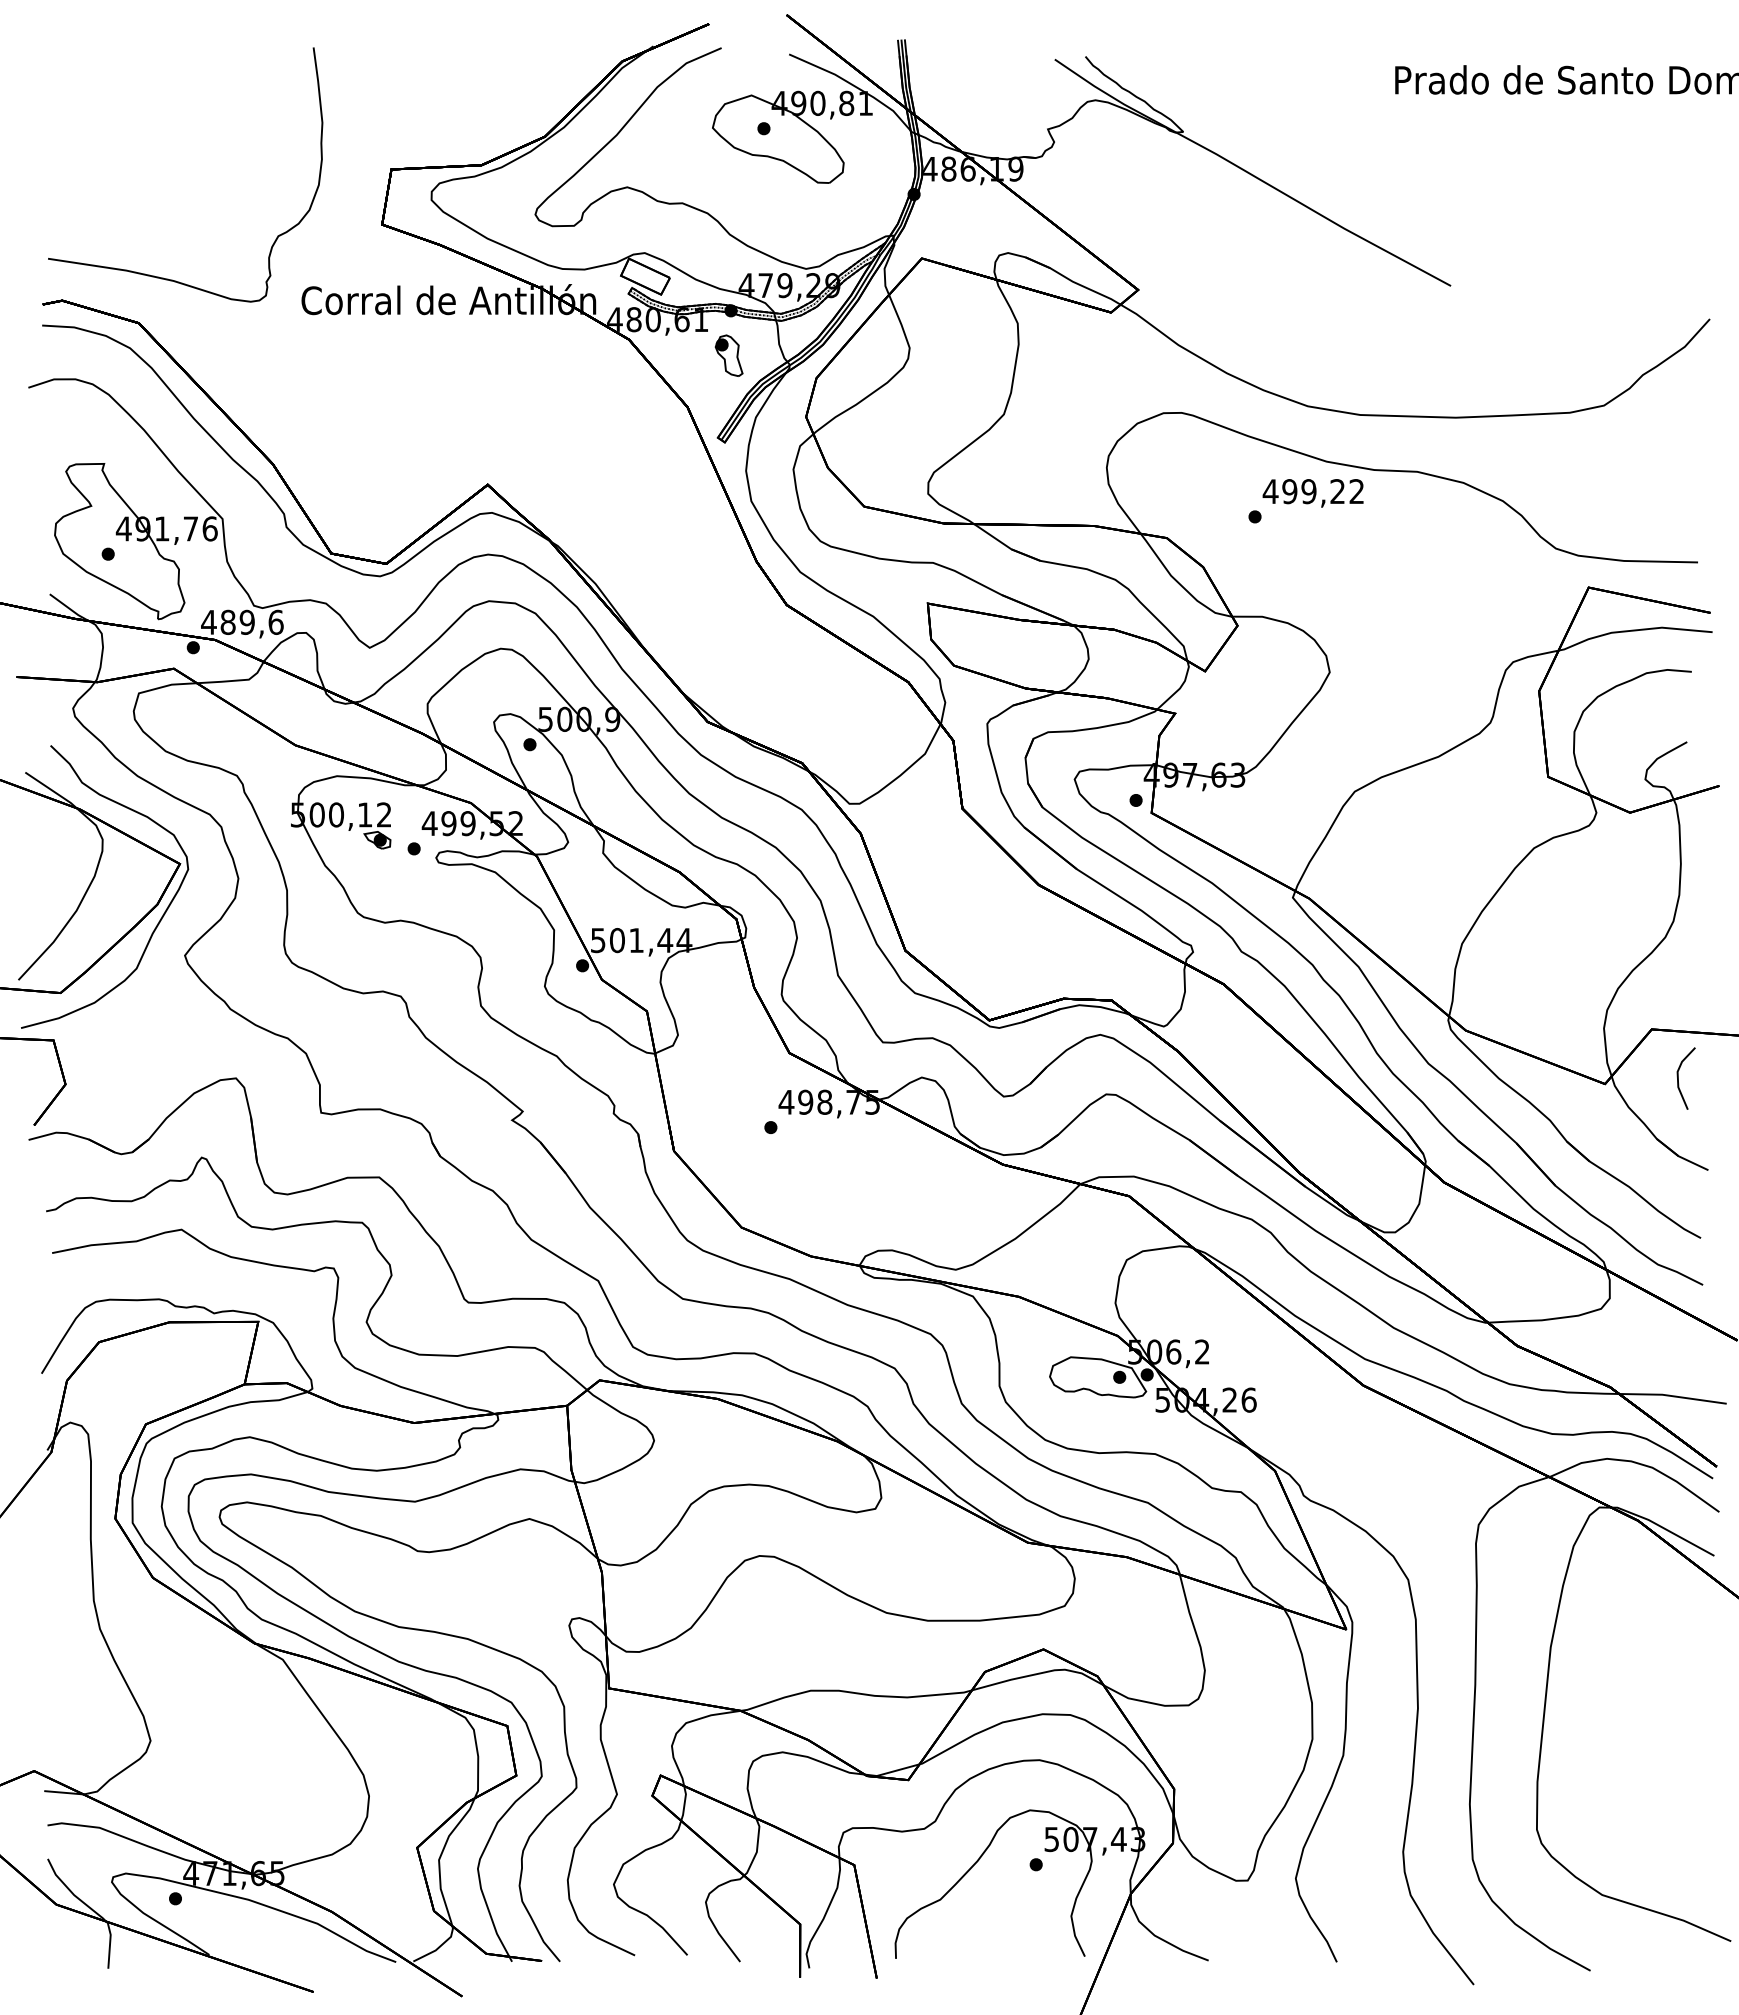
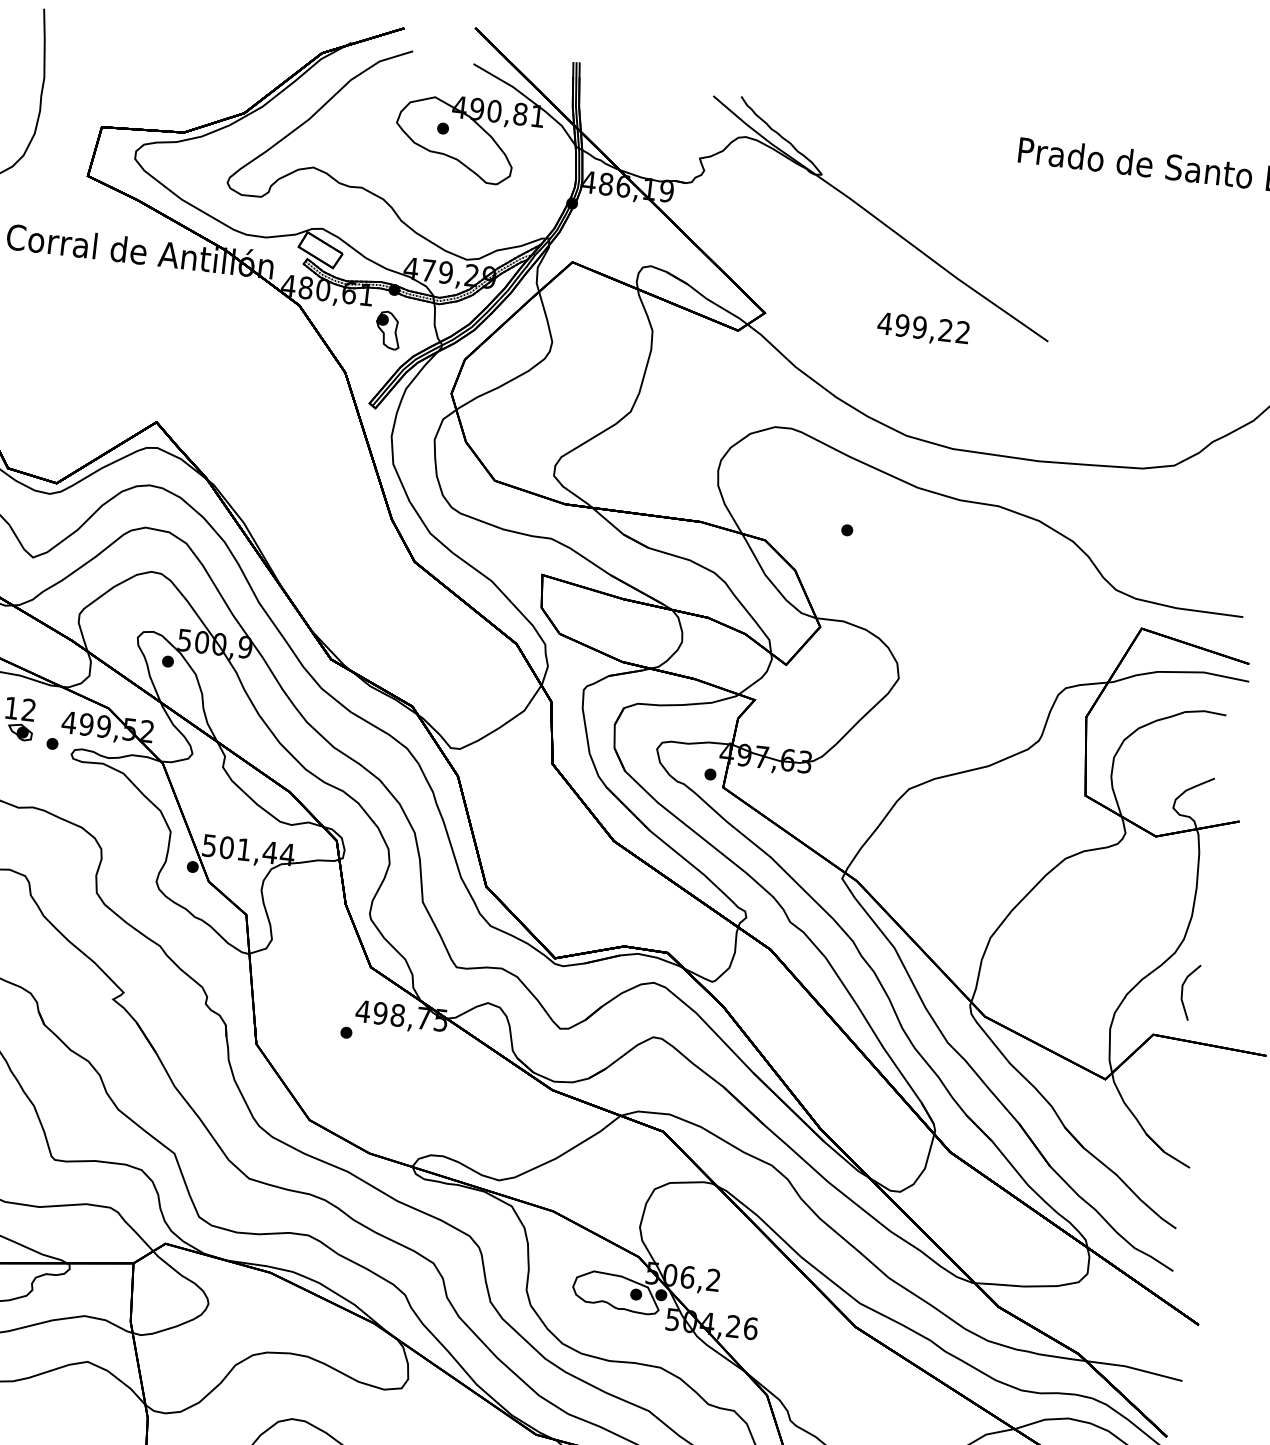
text: (1312, 493) -> (922, 329), moved
part: (1678, 1078) -> (1182, 991), moved

